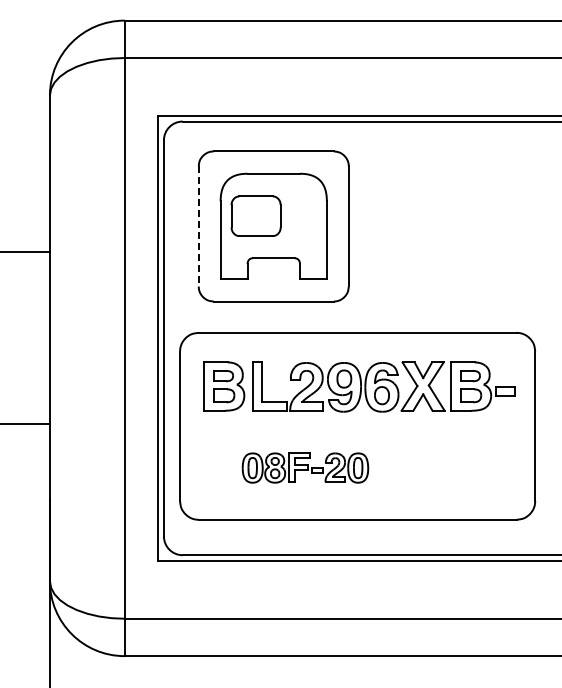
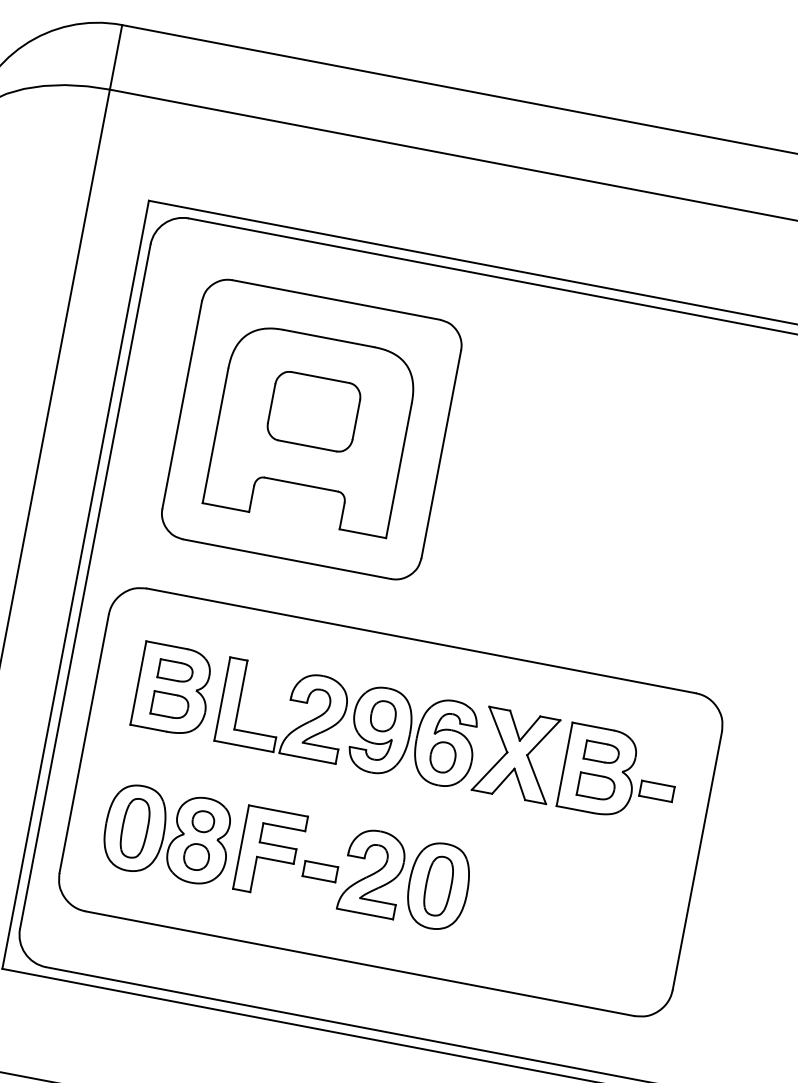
part: (255, 215) -> (313, 410), moved
line: (198, 226) -> (181, 404), dashed -> solid
part: (305, 467) -> (287, 856), size x1.67

